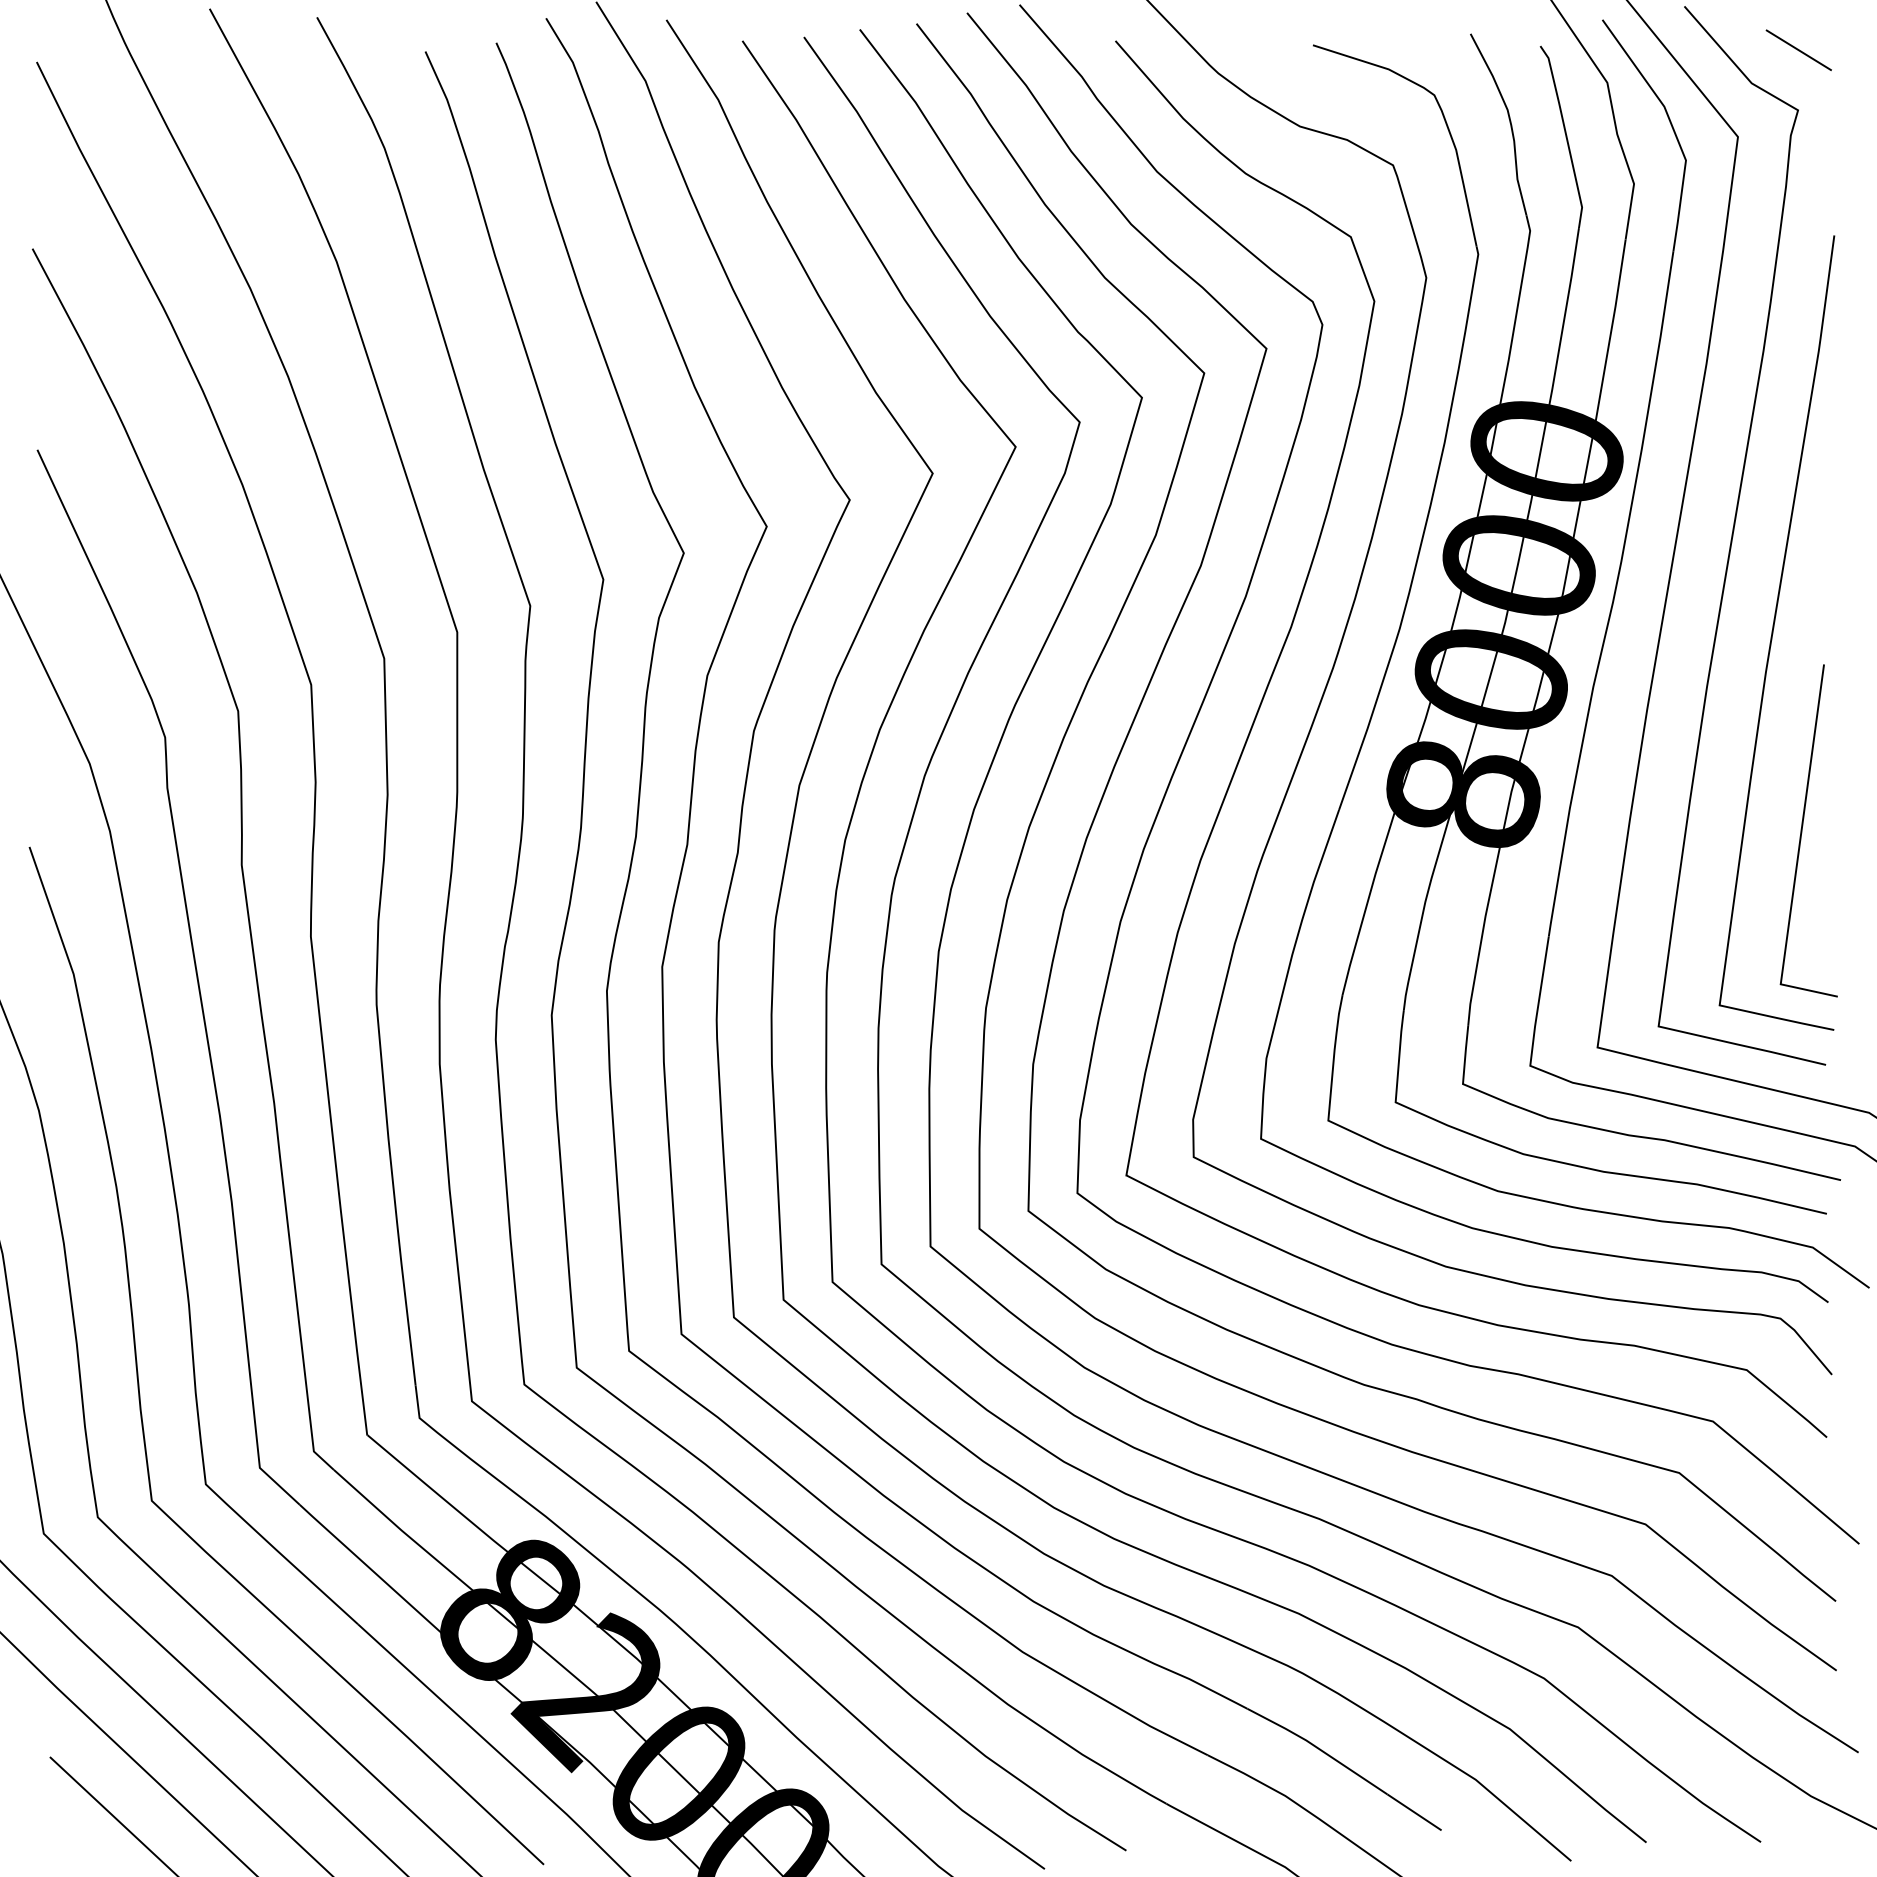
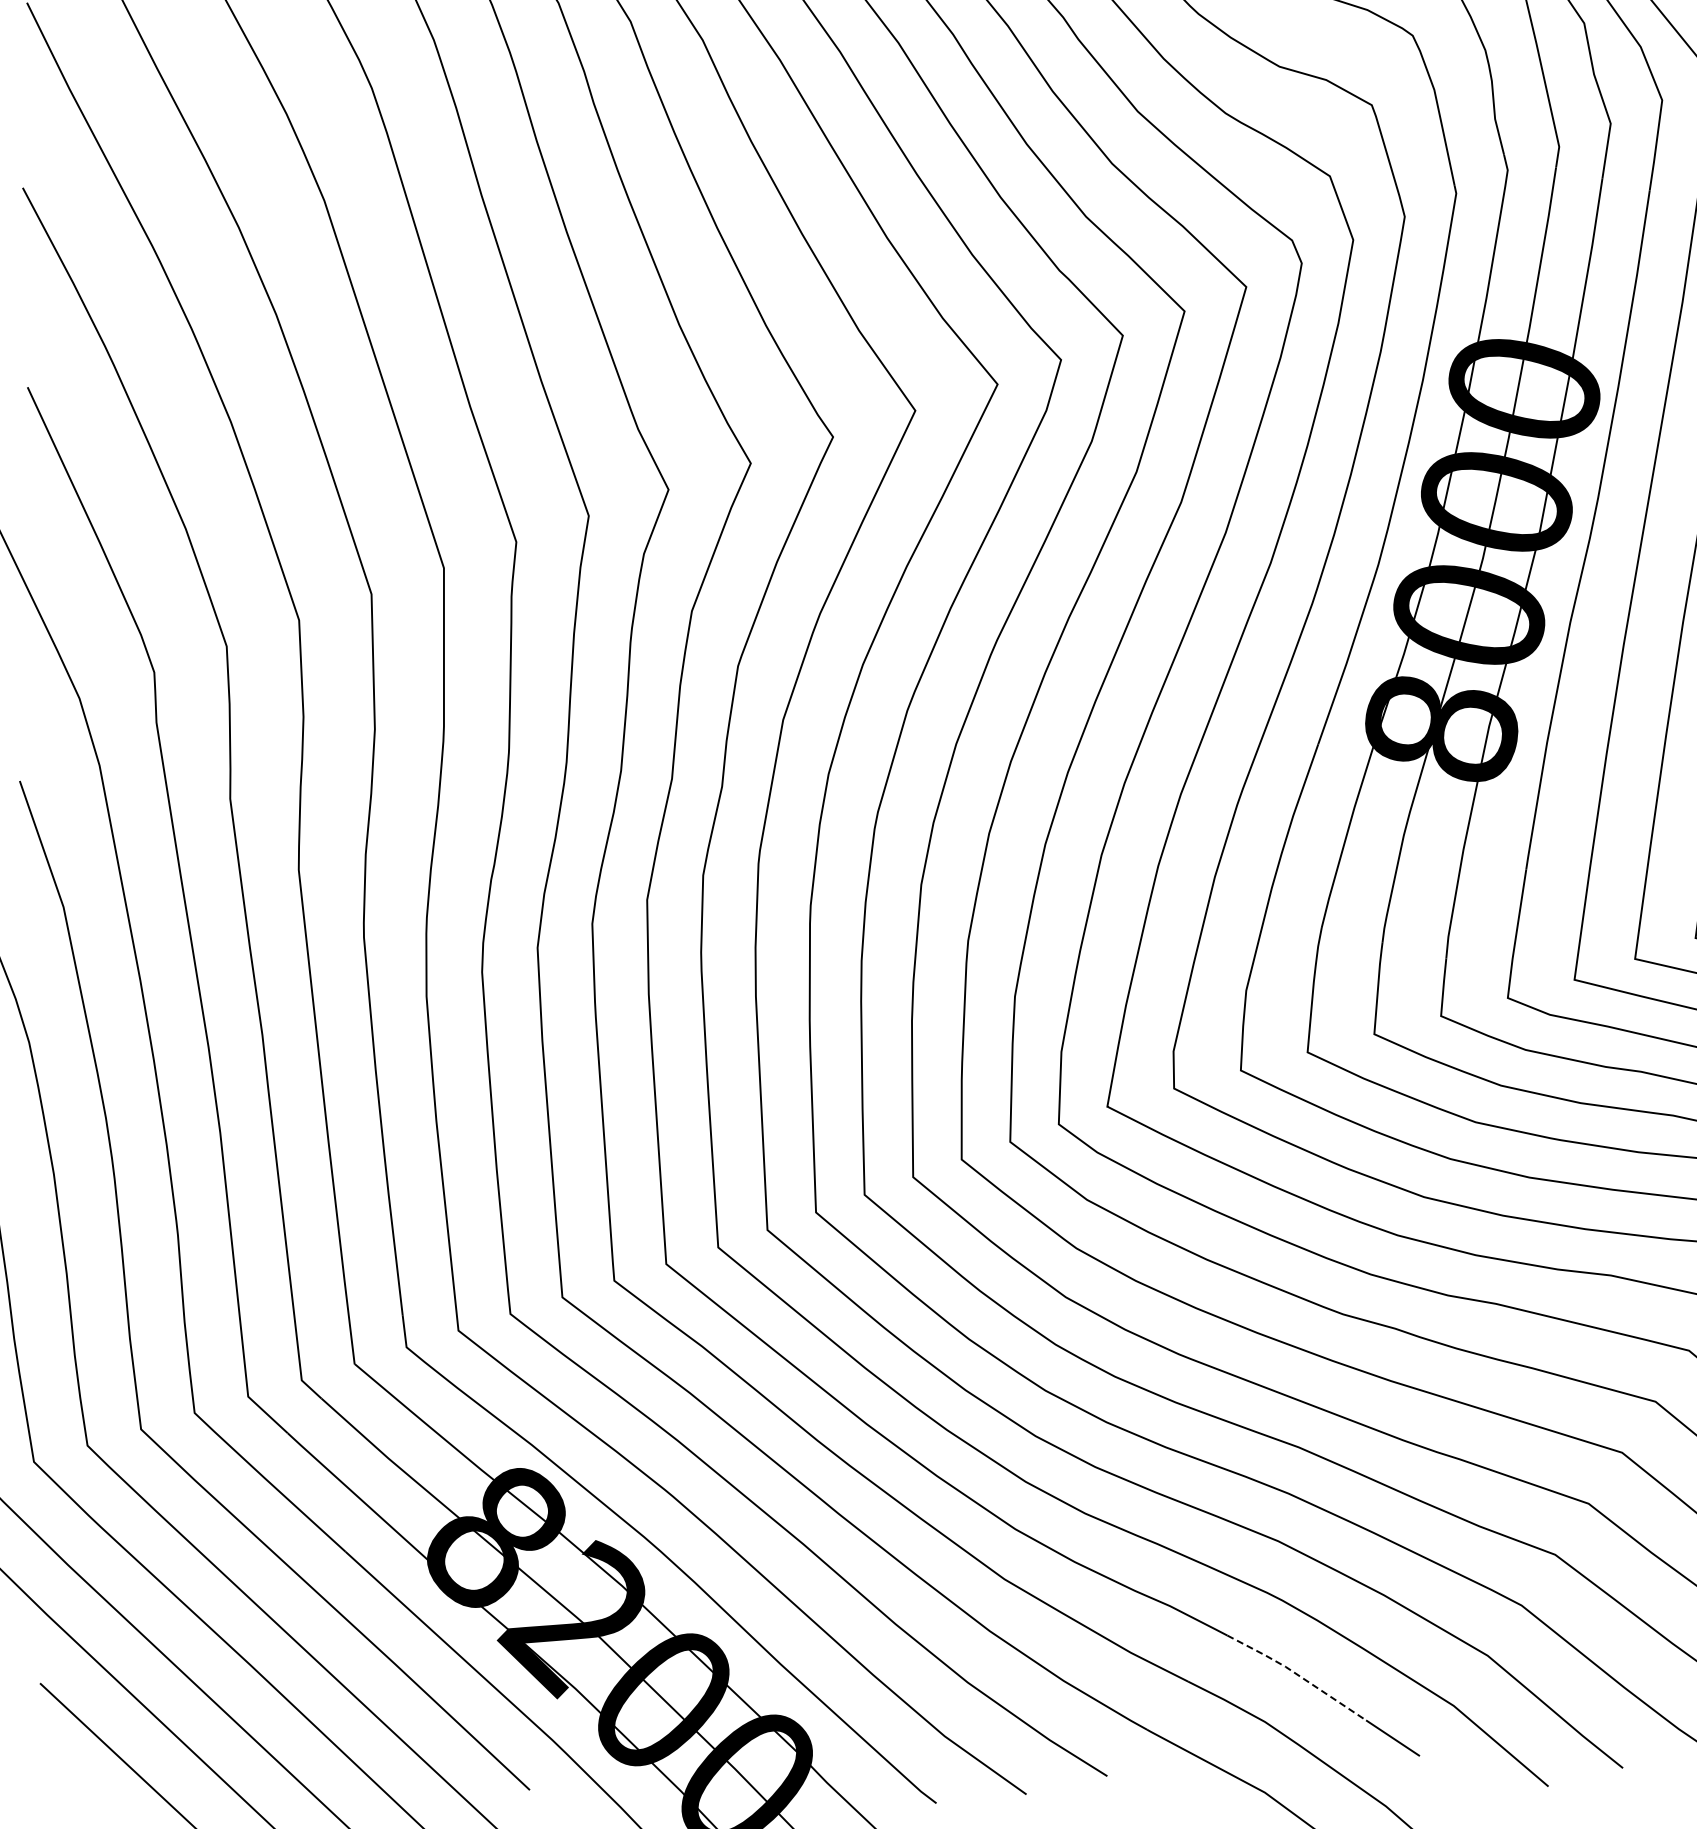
line: (1318, 1748) -> (1297, 1674), solid -> dashed

